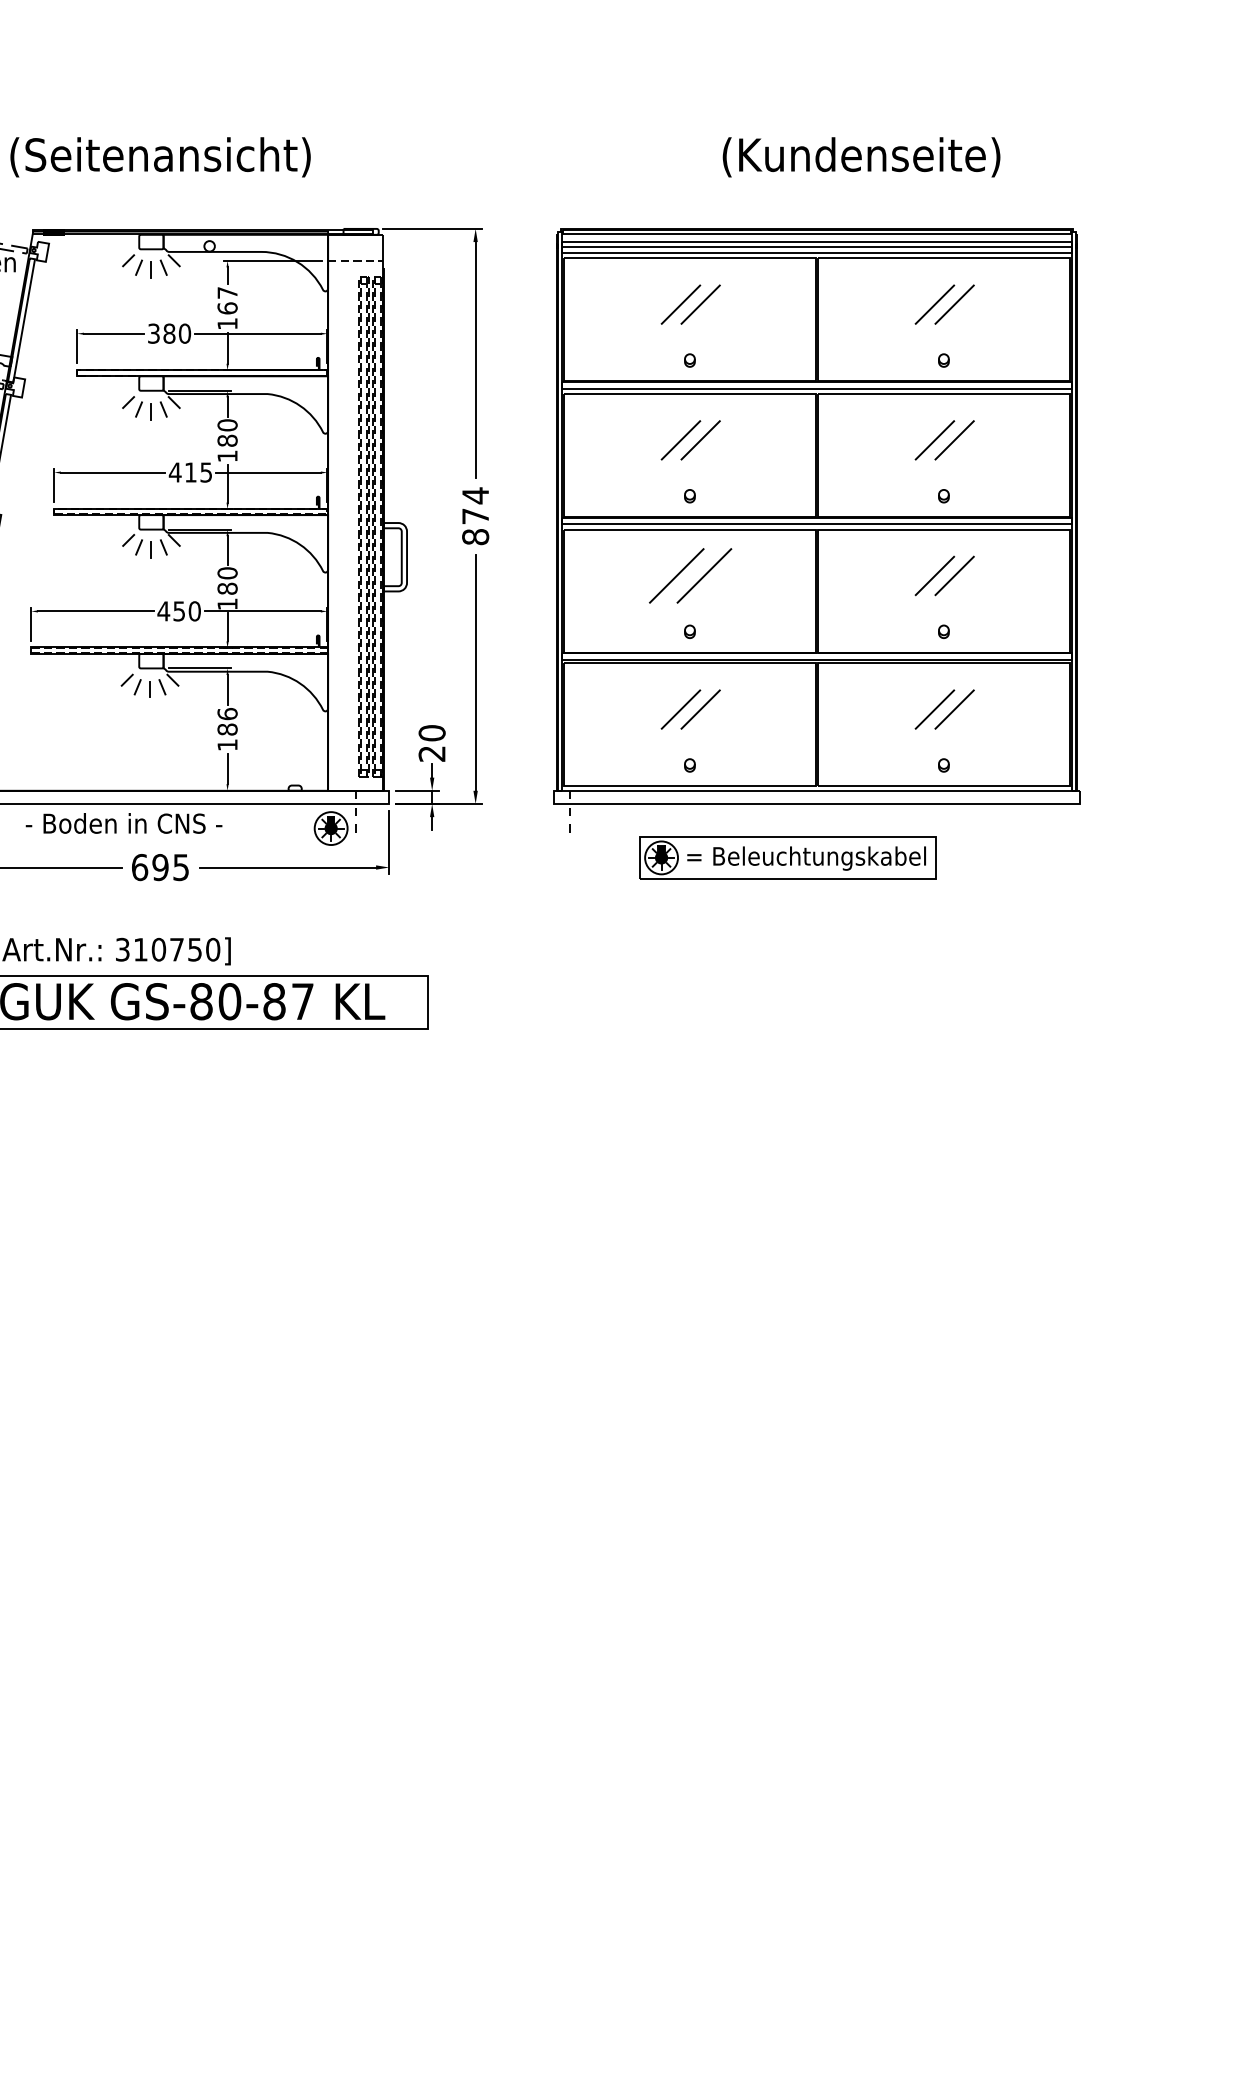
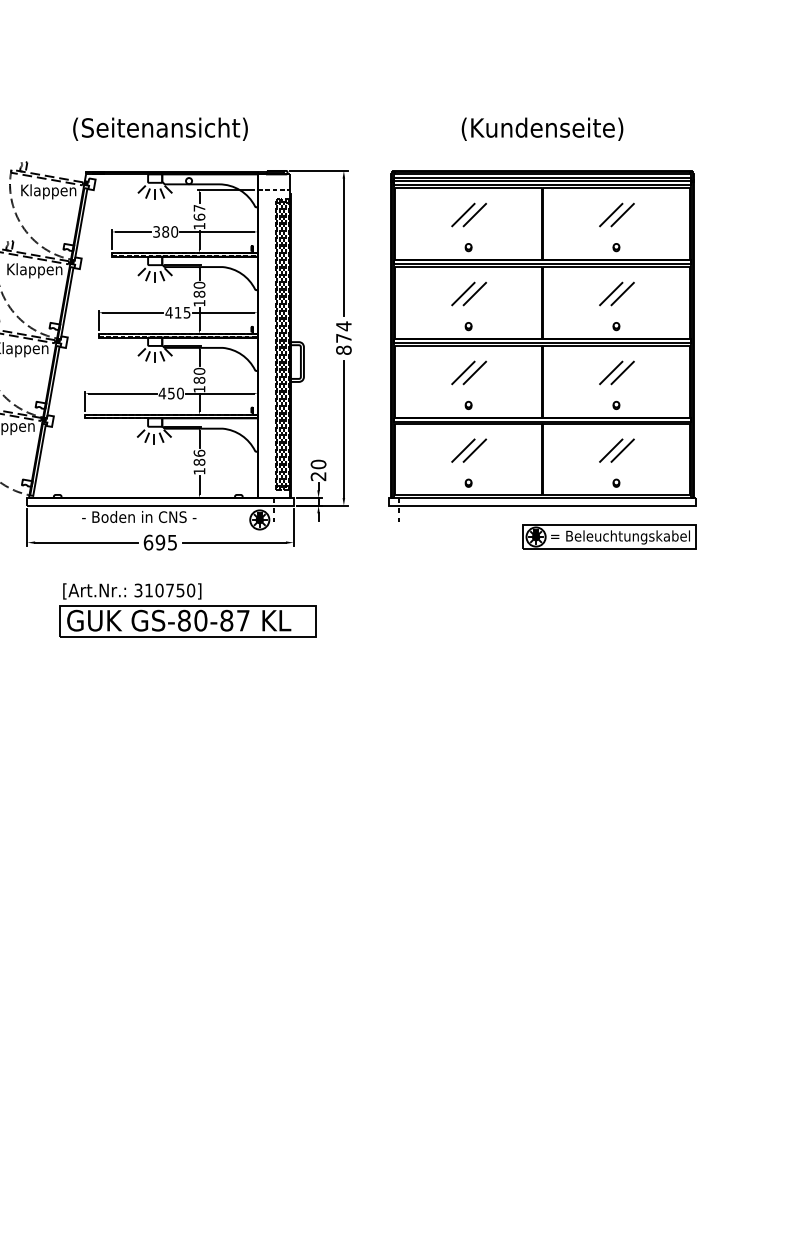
text: (861, 155) -> (542, 128), moved
part: (691, 575) -> (469, 372), size x0.71
part: (787, 856) -> (609, 536), moved

